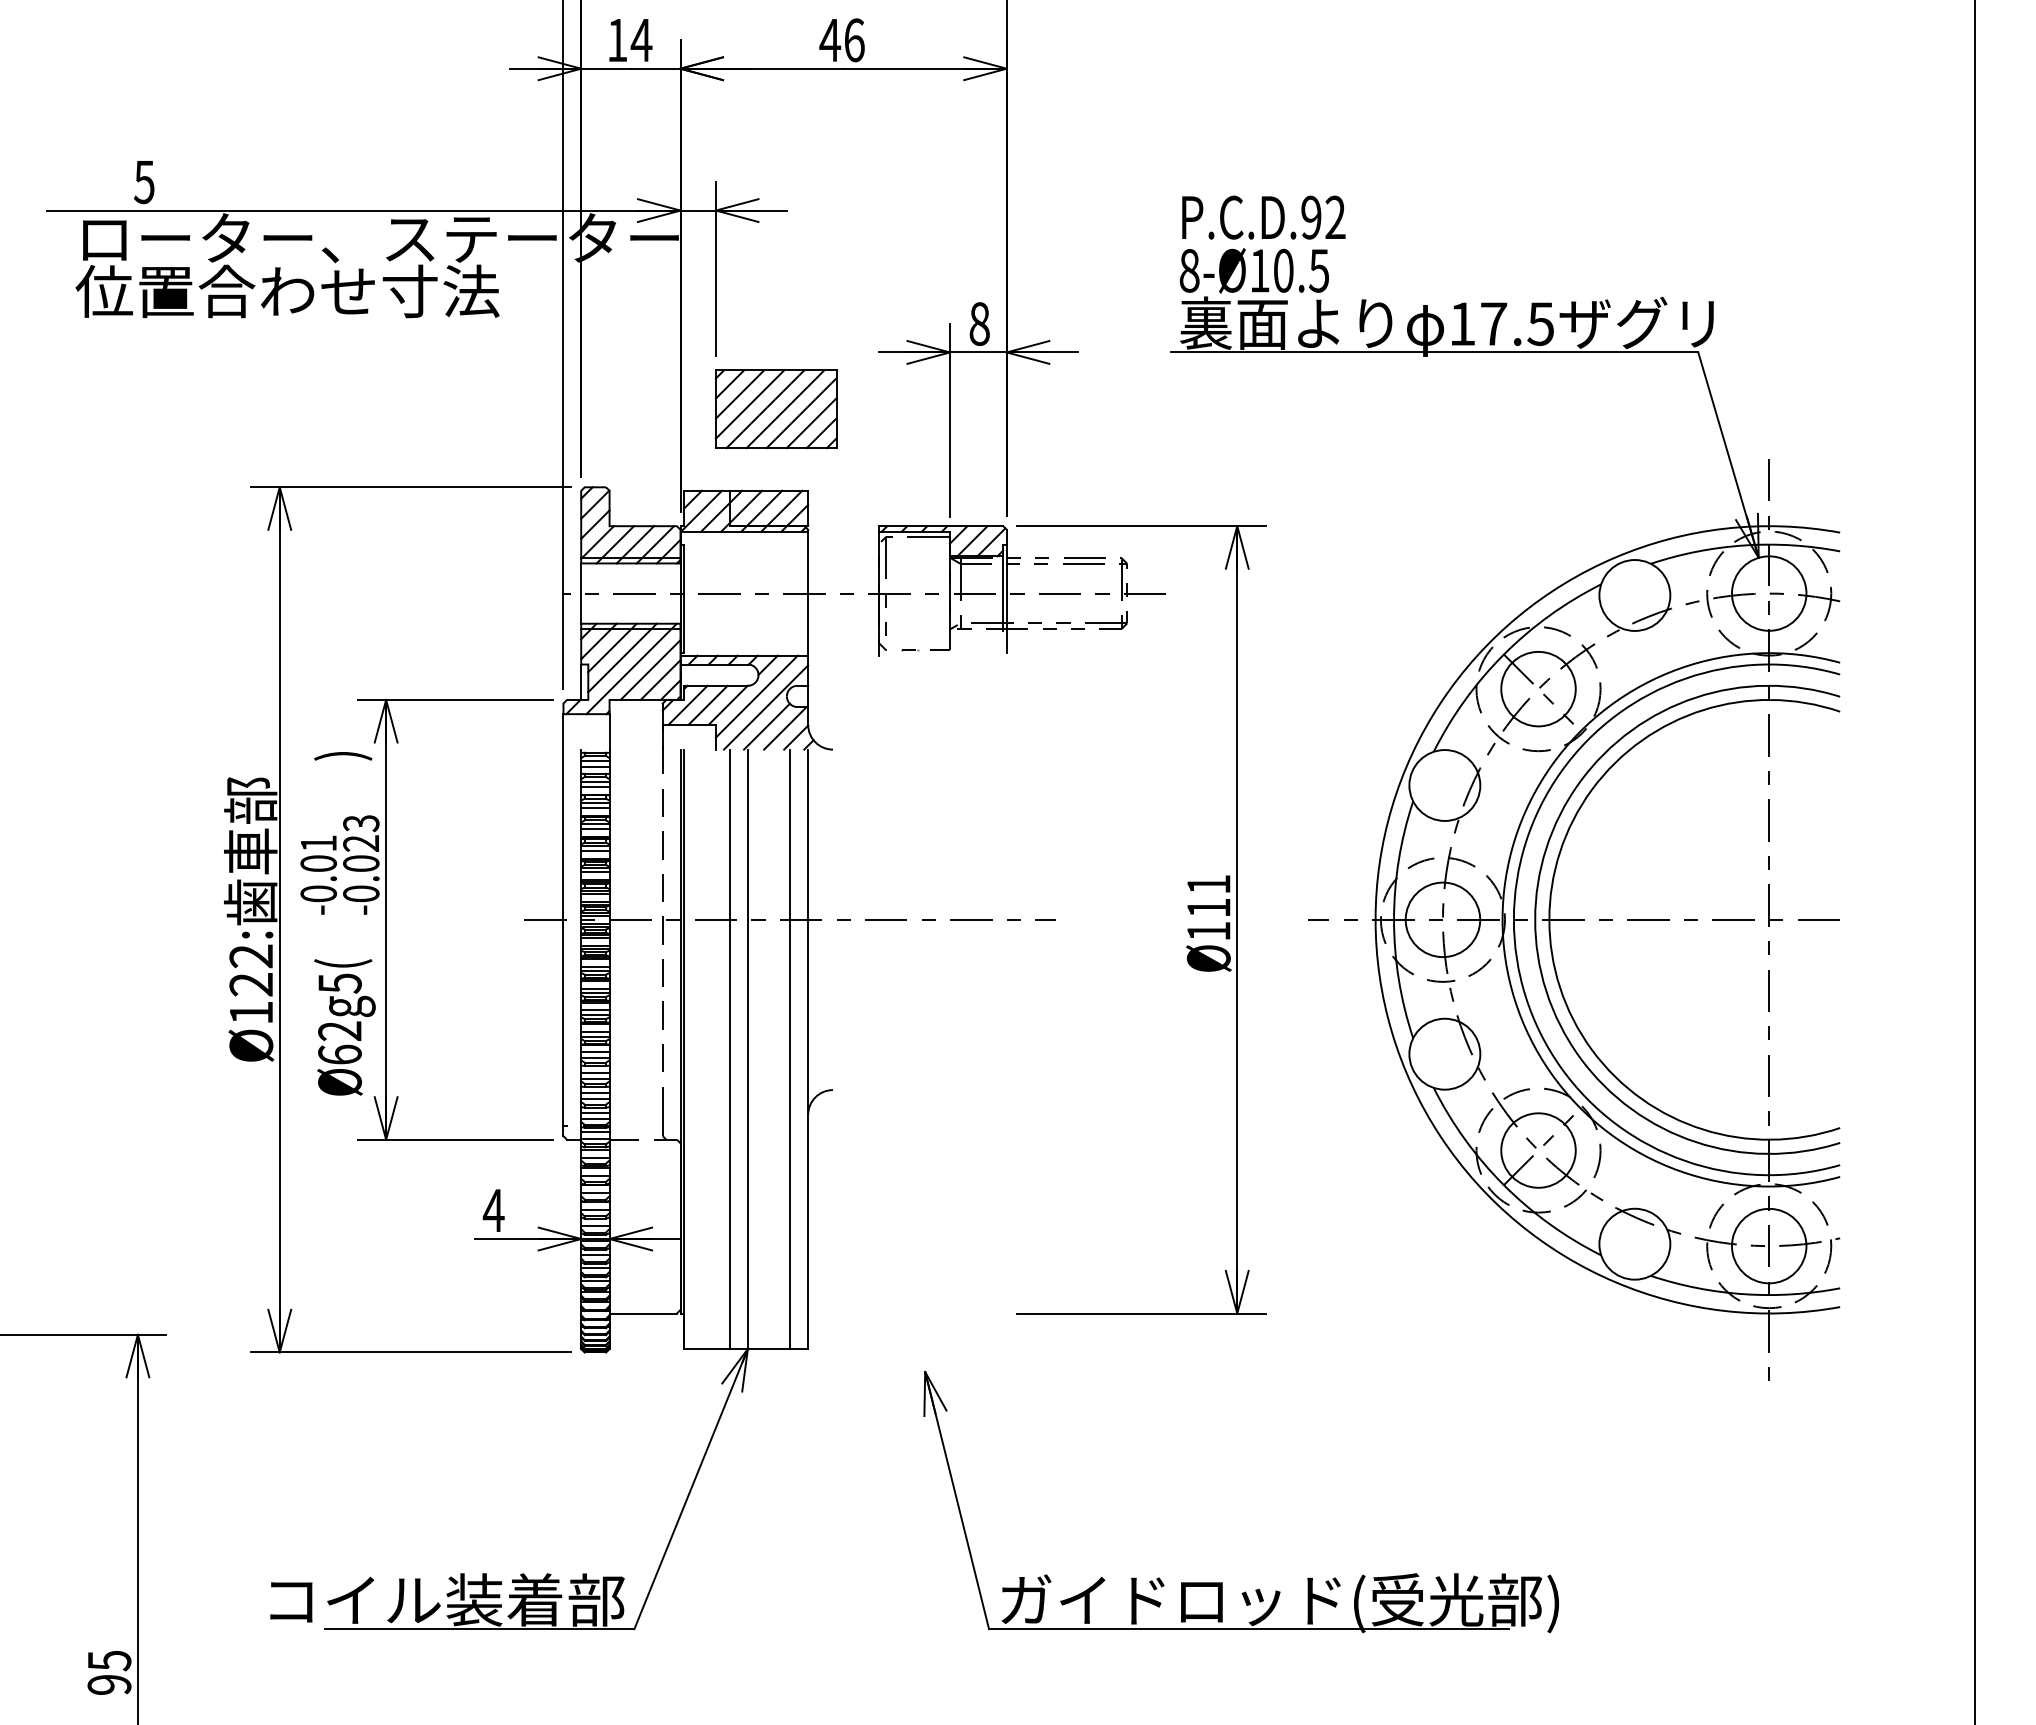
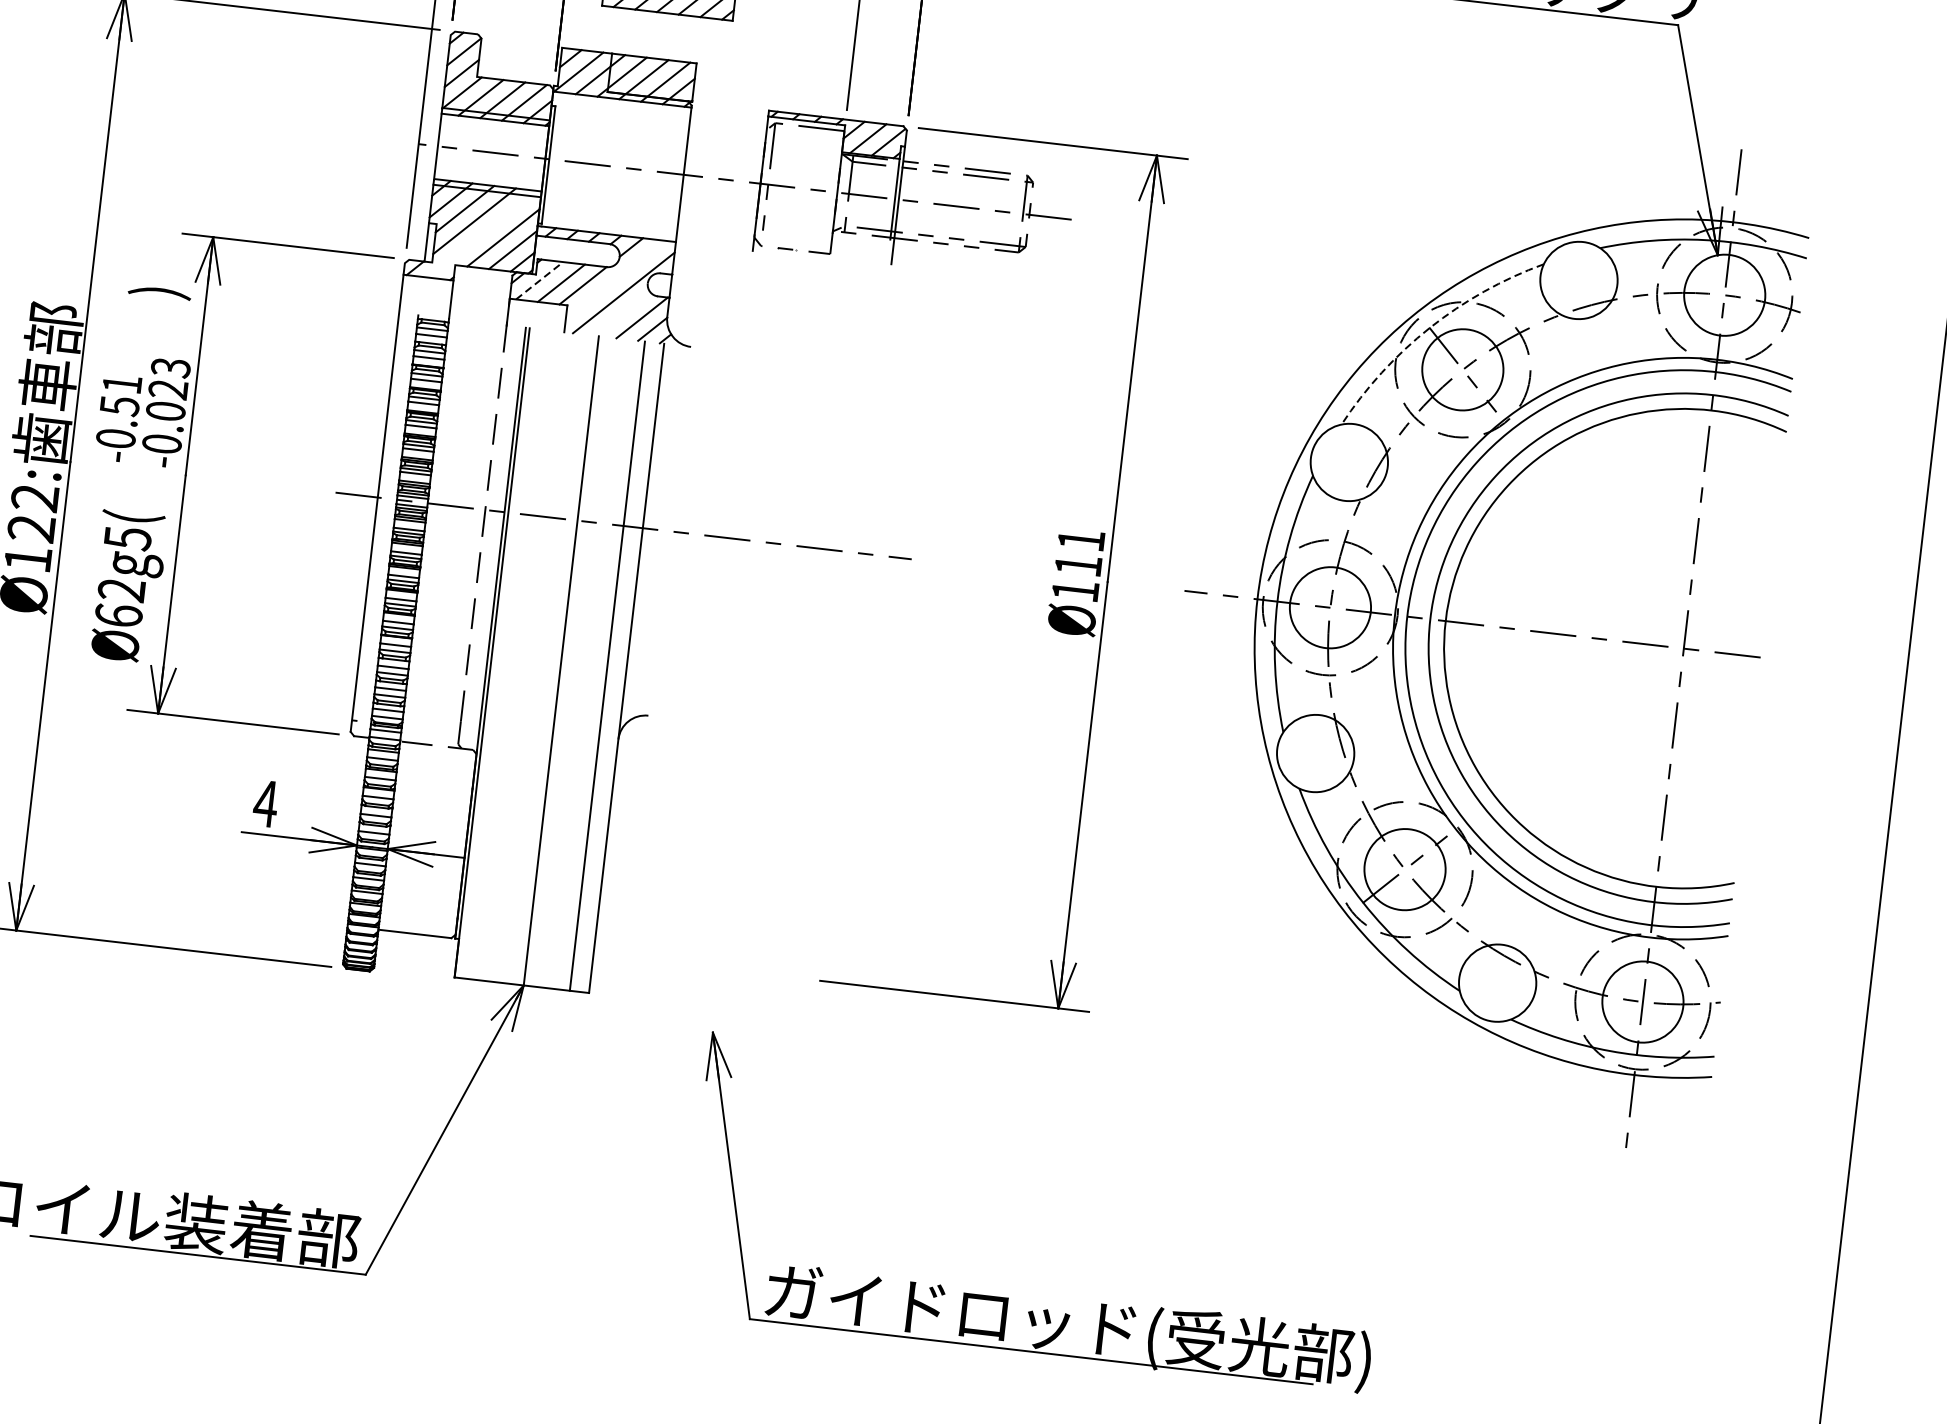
arc: (1503, 654) -> (1429, 327), solid -> dashed
line: (631, 668) -> (482, 233), removed
line: (756, 696) -> (614, 279), removed
line: (688, 705) -> (540, 281), solid -> dashed
line: (766, 726) -> (621, 313), removed
text: (318, 863) -> (119, 405), -0.01 -> -0.51
line: (730, 1048) -> (542, 657), removed

